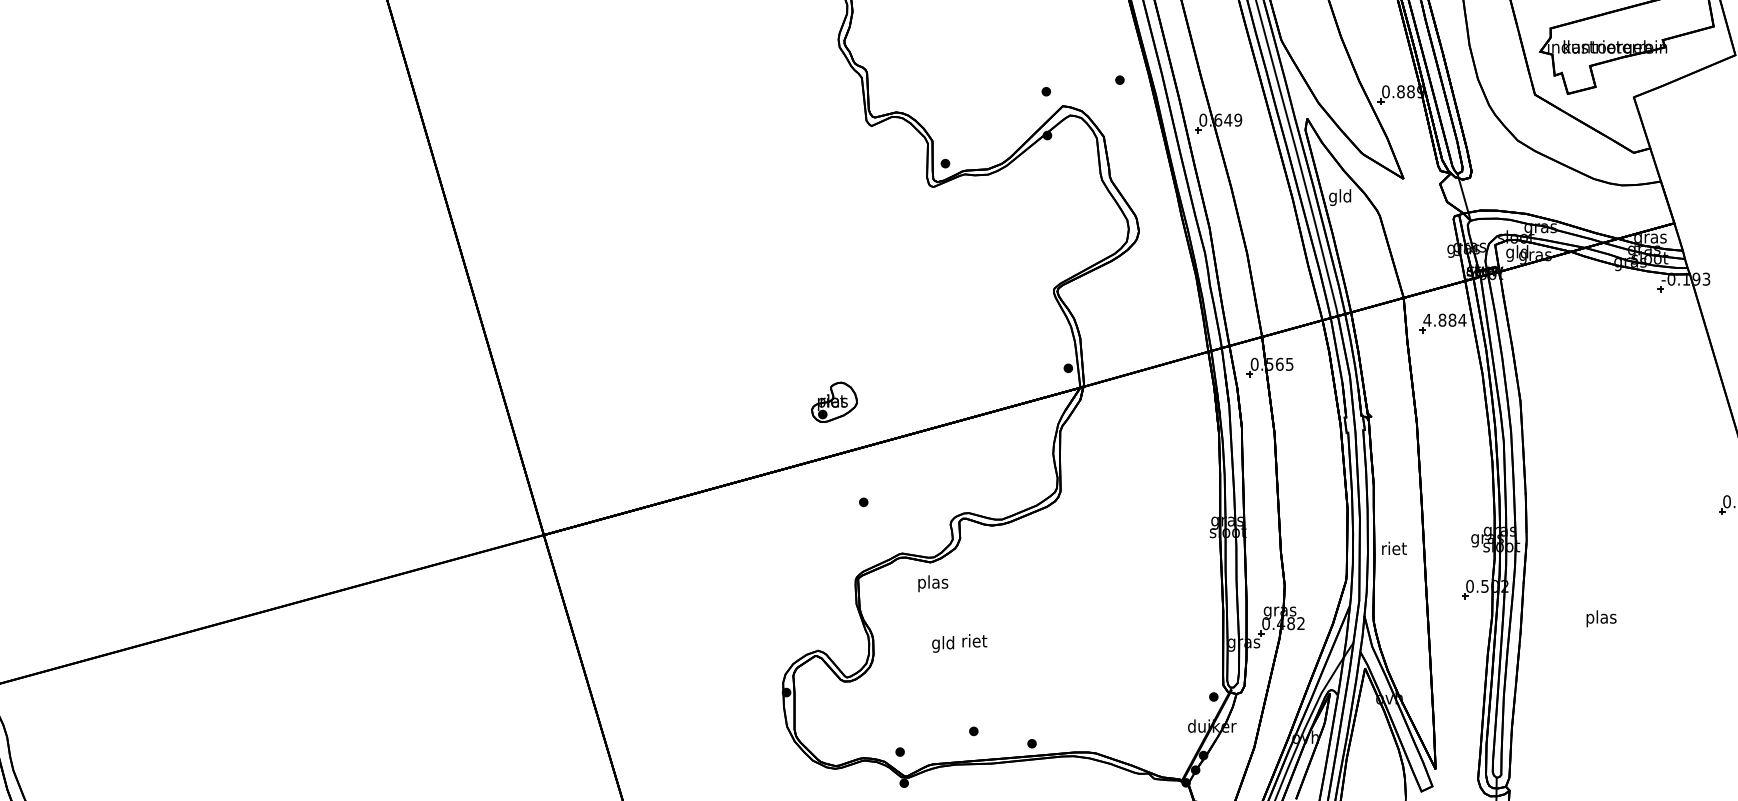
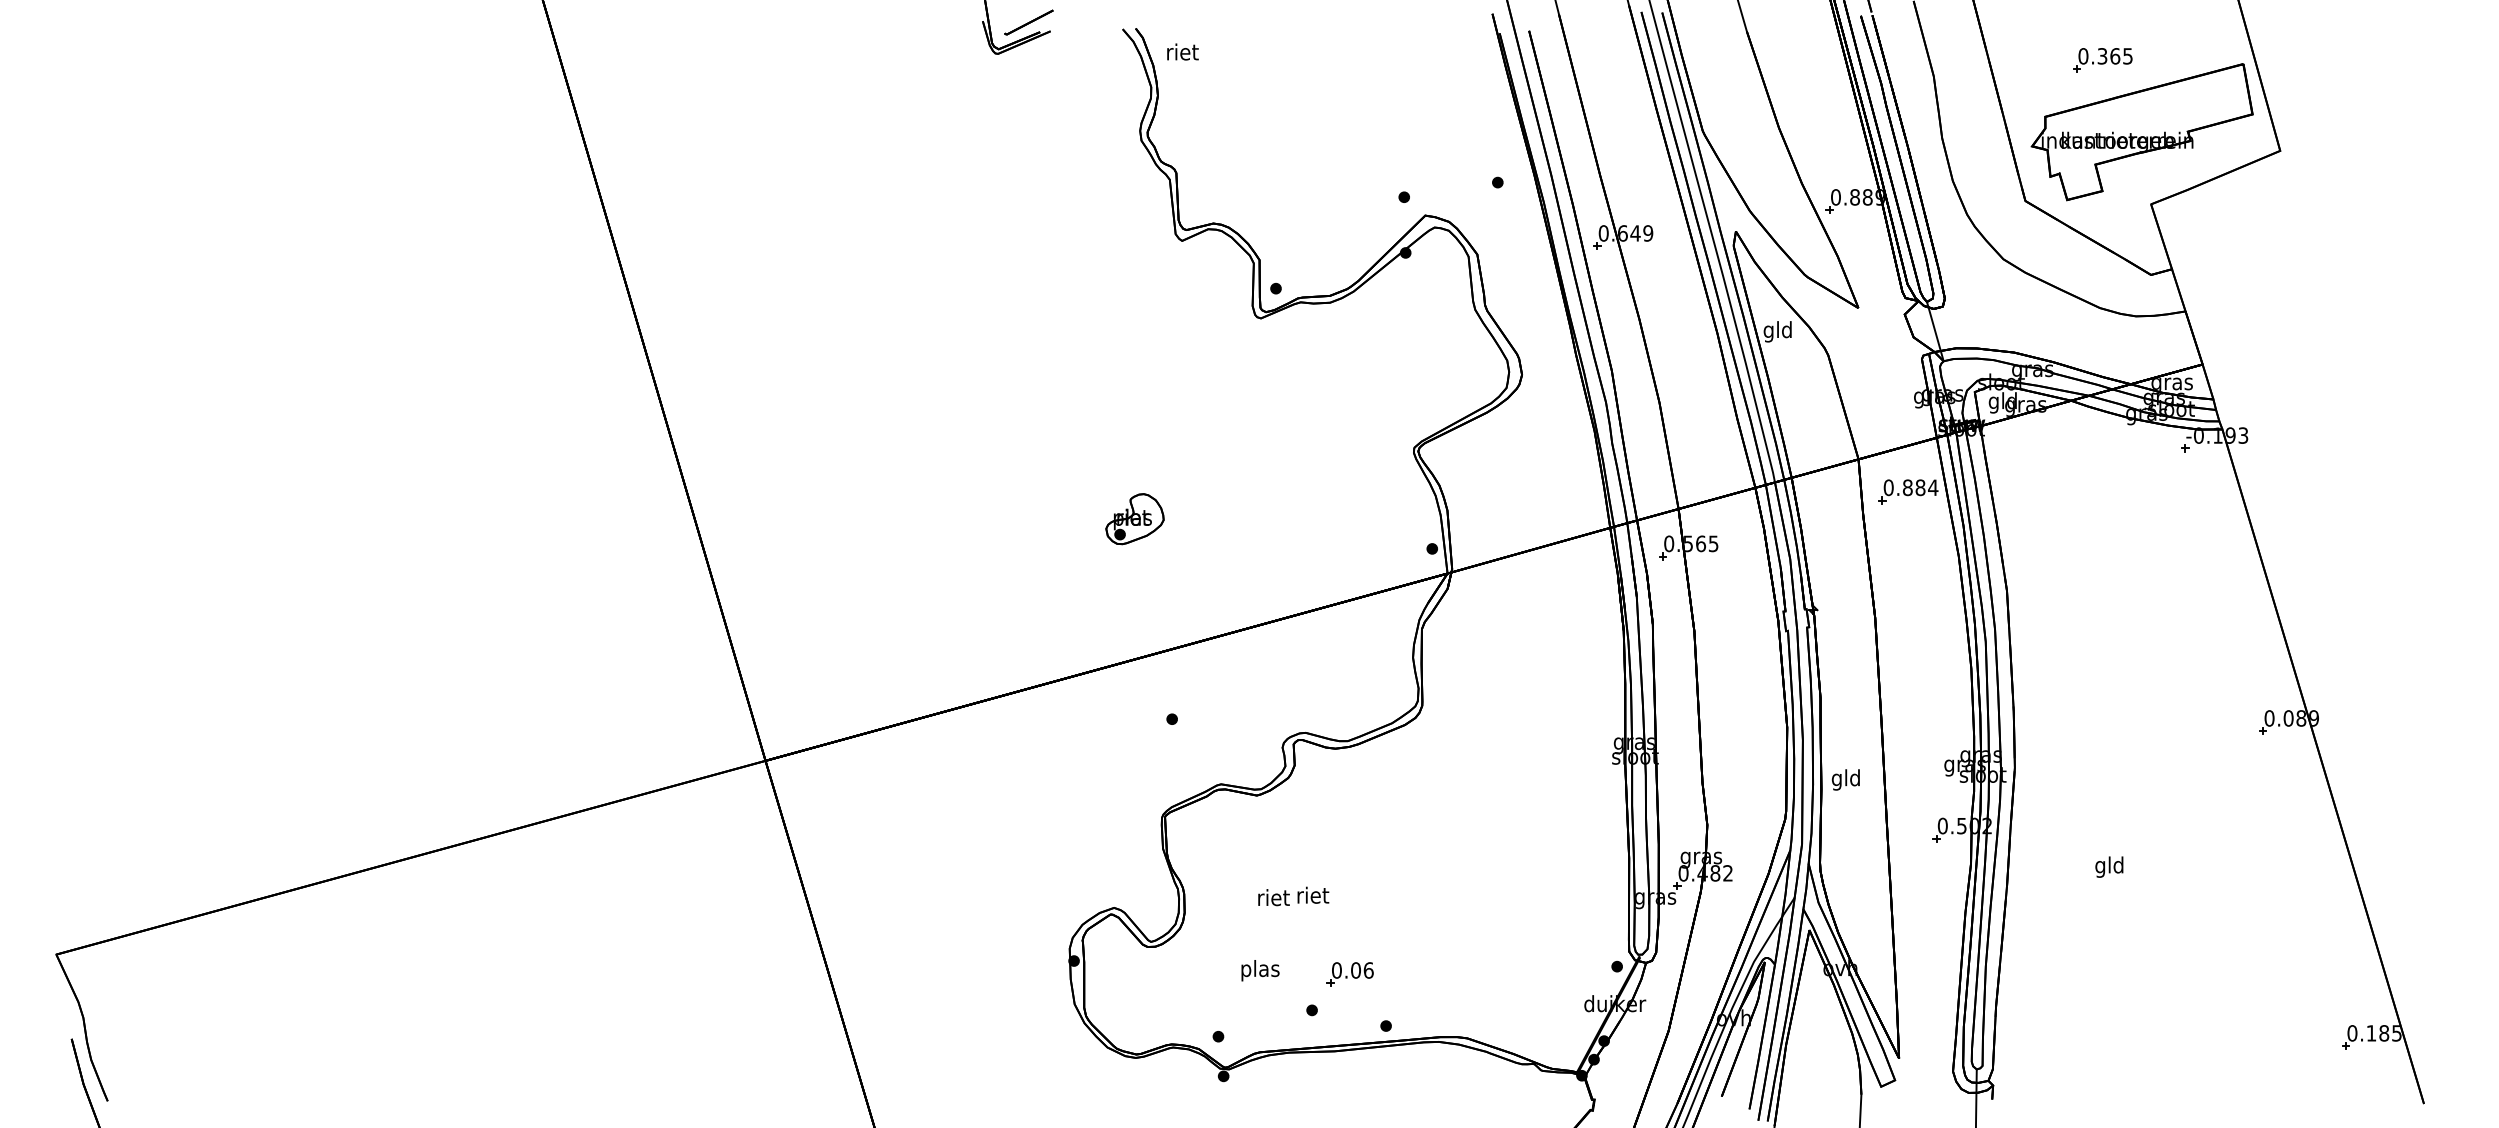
text: (1427, 320) -> (1888, 487), 4.884 -> 0.884
part: (834, 402) -> (1134, 519), moved
text: (1394, 549) -> (1846, 779), riet -> gld
text: (933, 583) -> (1260, 970), moved
text: (1601, 618) -> (2110, 866), plas -> gld
text: (943, 644) -> (1273, 899), gld -> riet
part: (1003, 703) -> (1349, 974), added

